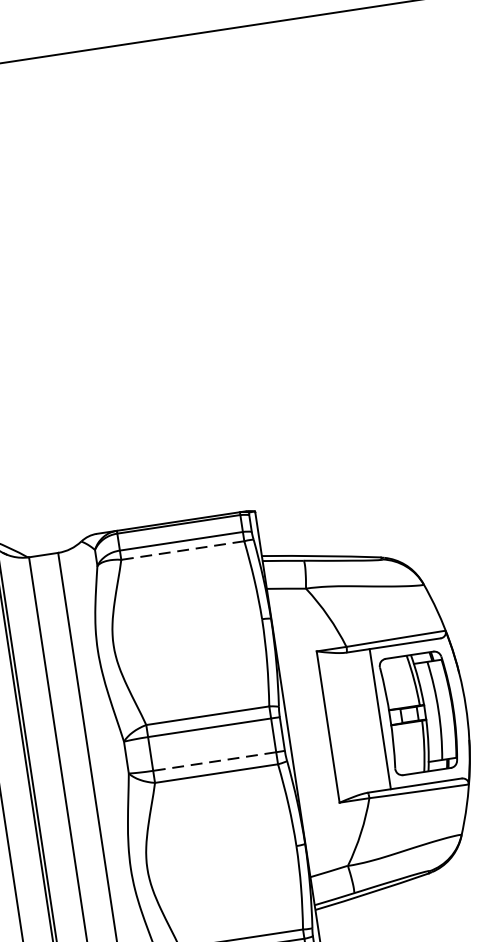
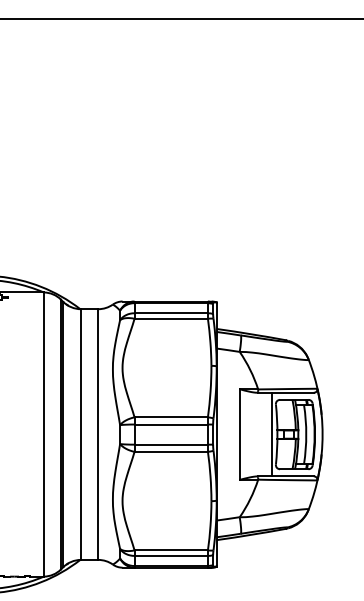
line: (183, 549) -> (171, 318), dashed -> solid
line: (215, 761) -> (171, 444), dashed -> solid

